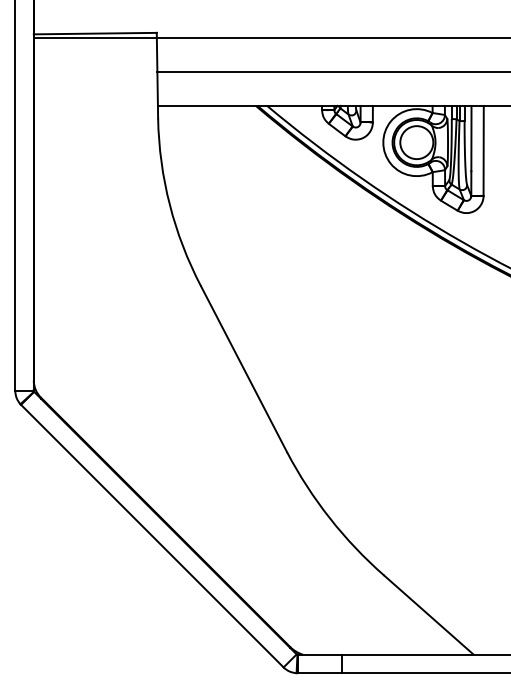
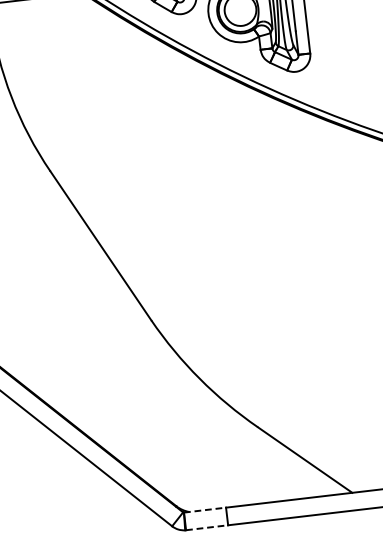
line: (320, 654) -> (205, 509), solid -> dashed
line: (320, 673) -> (208, 527), solid -> dashed

